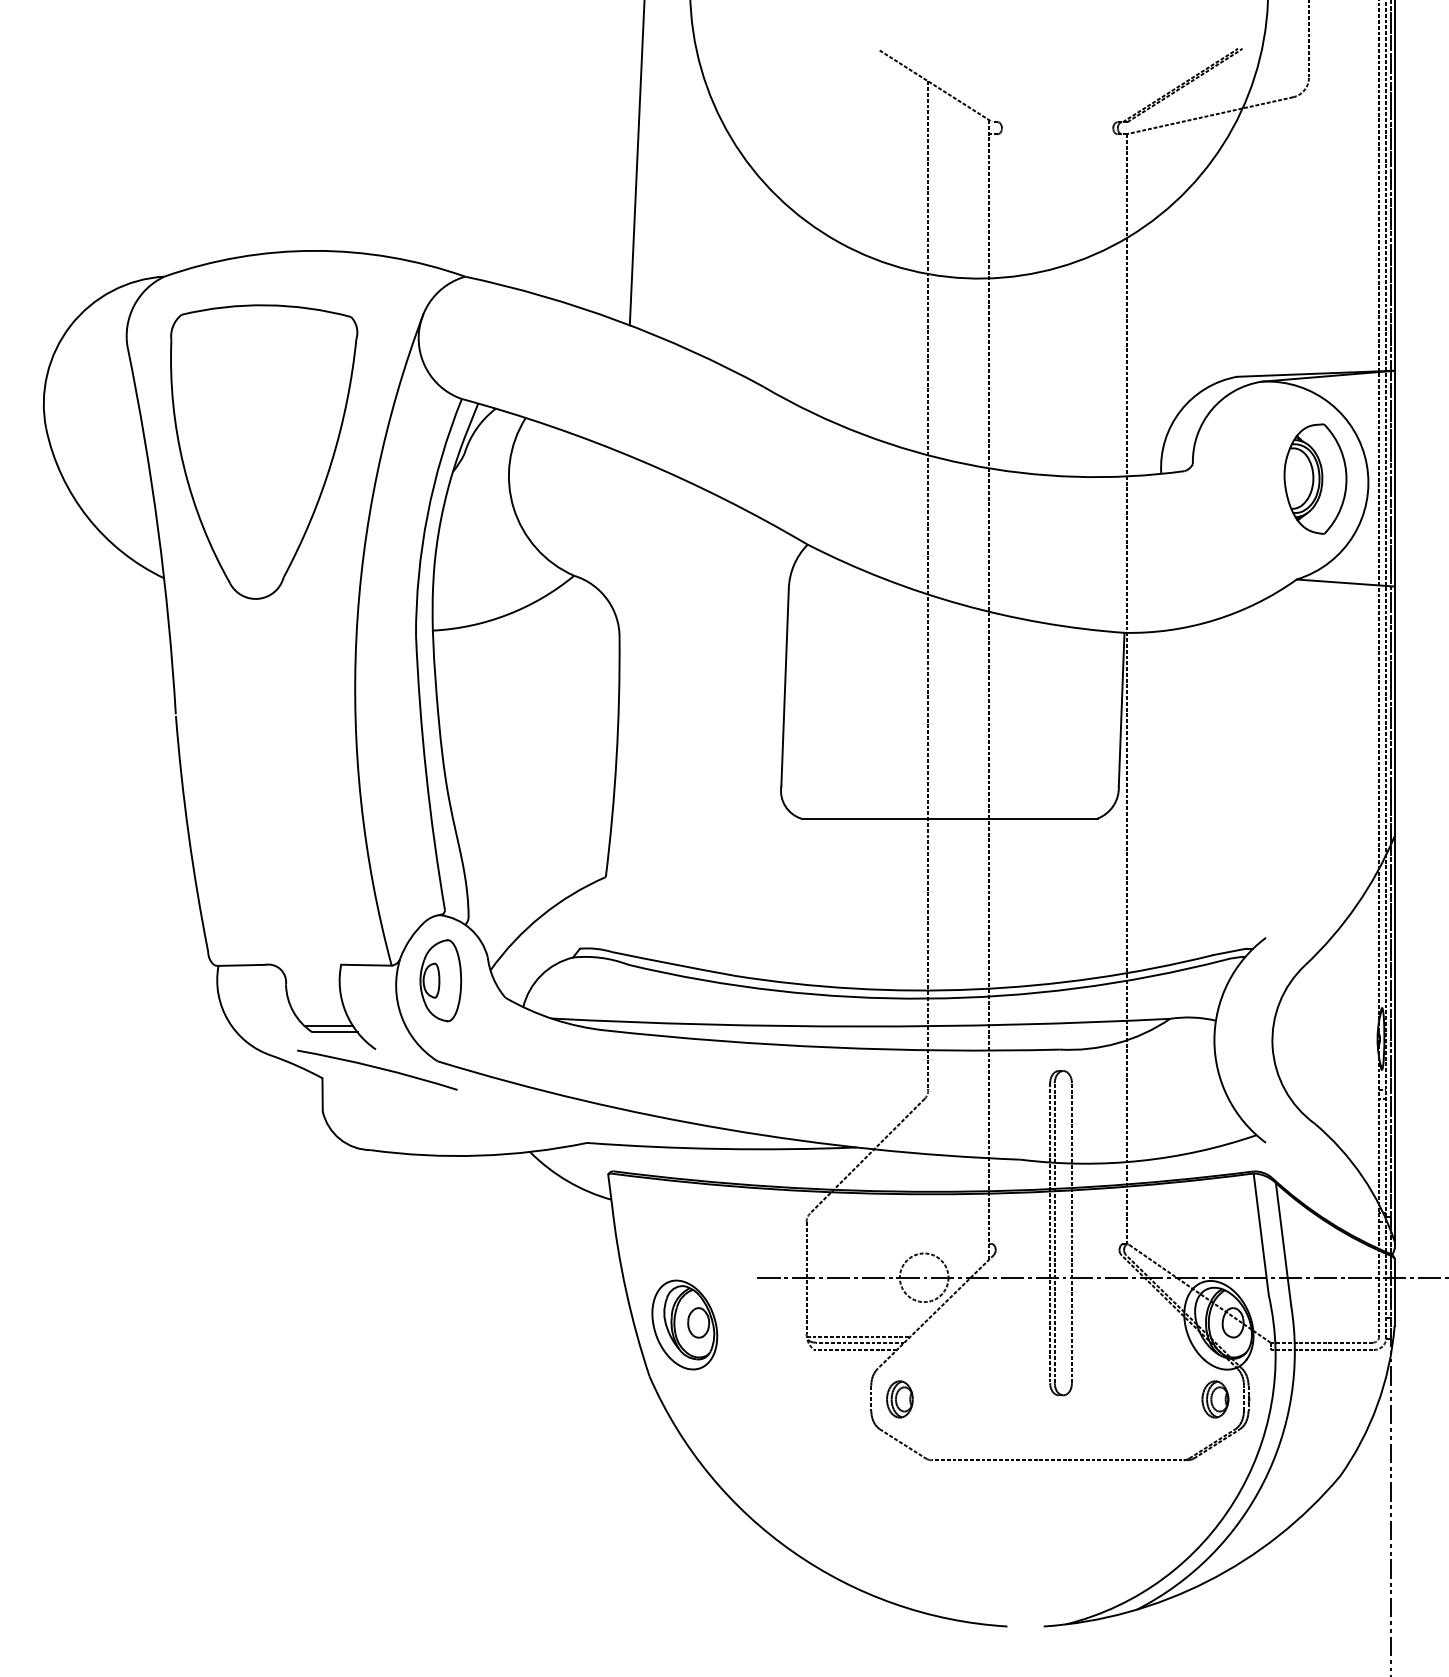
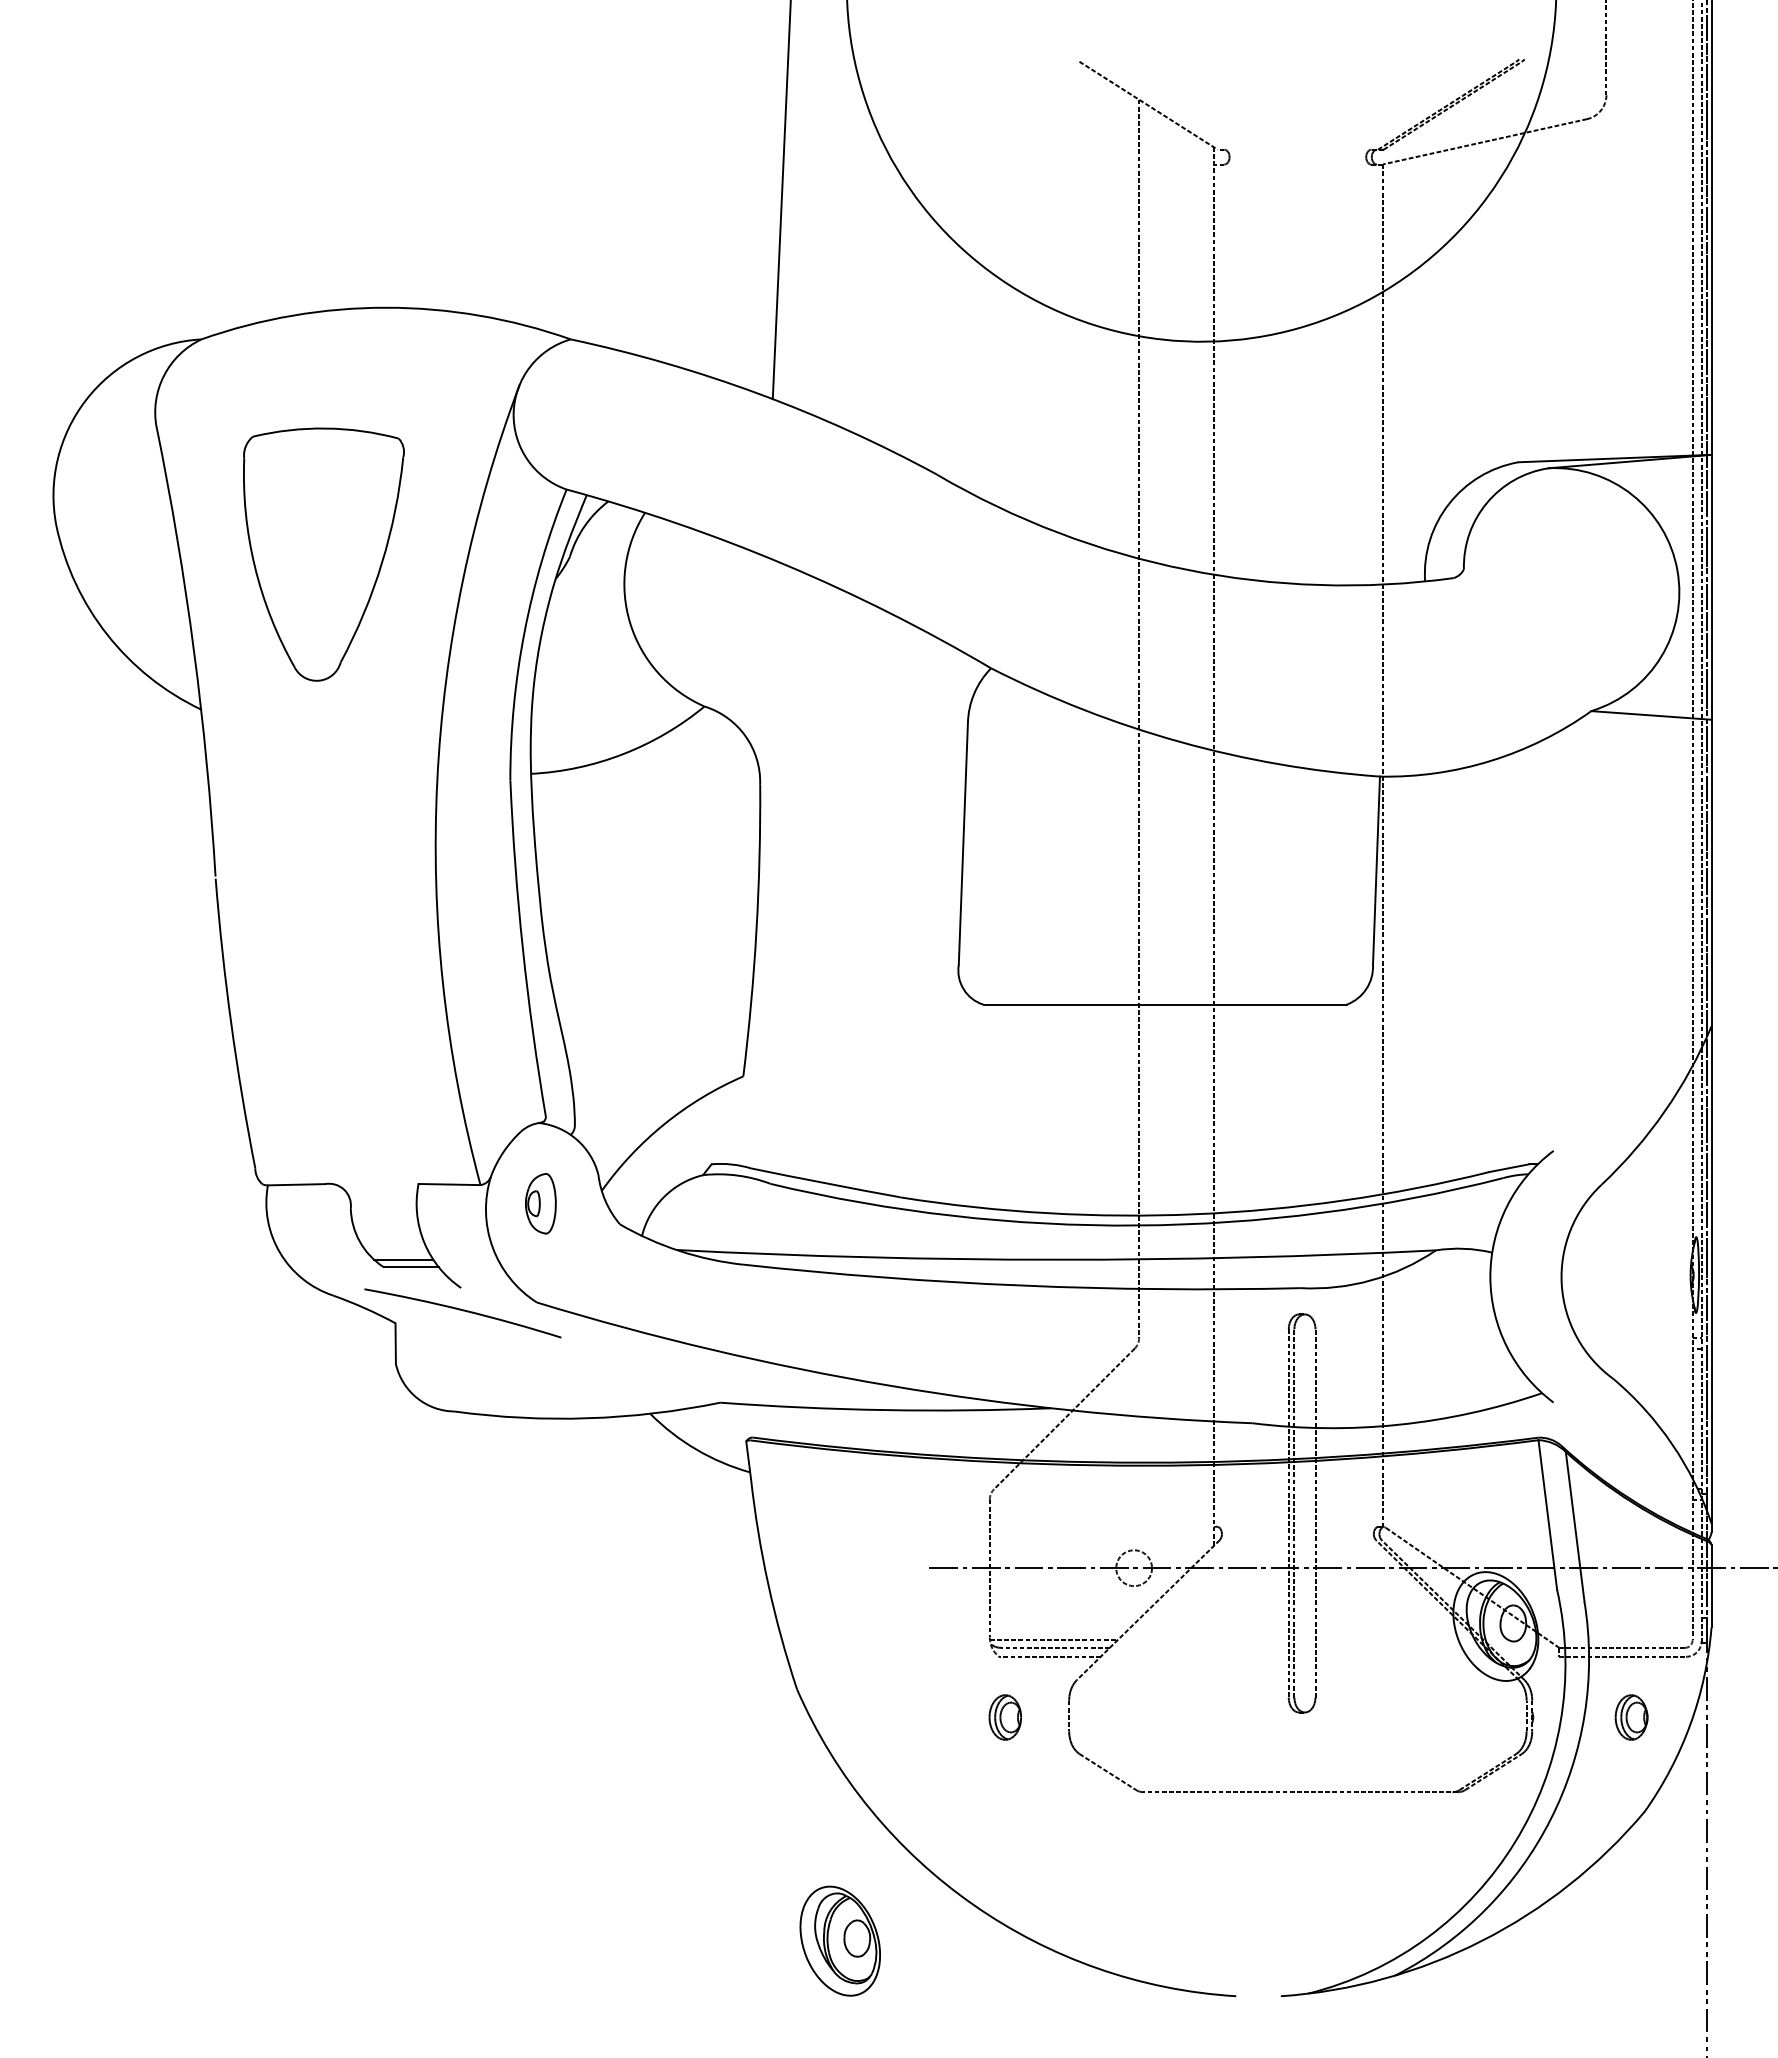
part: (263, 451) -> (323, 554), size x0.7
part: (1315, 478) -> (1614, 587), removed
part: (440, 980) -> (540, 1203), size x0.6
circle: (924, 1278) -> (1134, 1568), size x0.6
part: (684, 1324) -> (839, 1940), moved
part: (899, 1399) -> (1004, 1717), moved
part: (1215, 1399) -> (1631, 1717), moved

